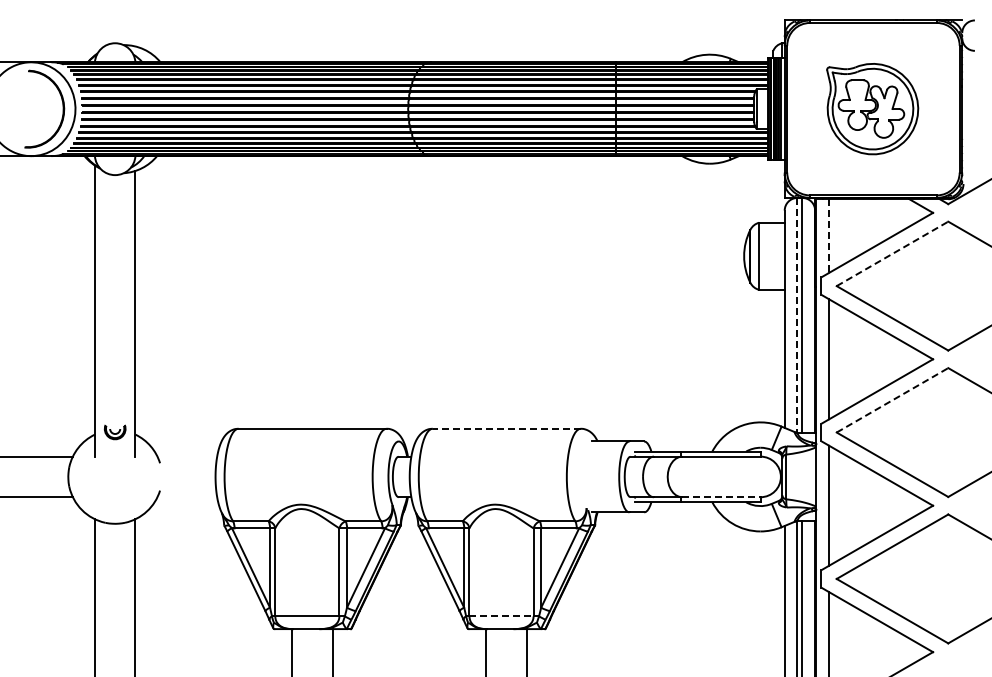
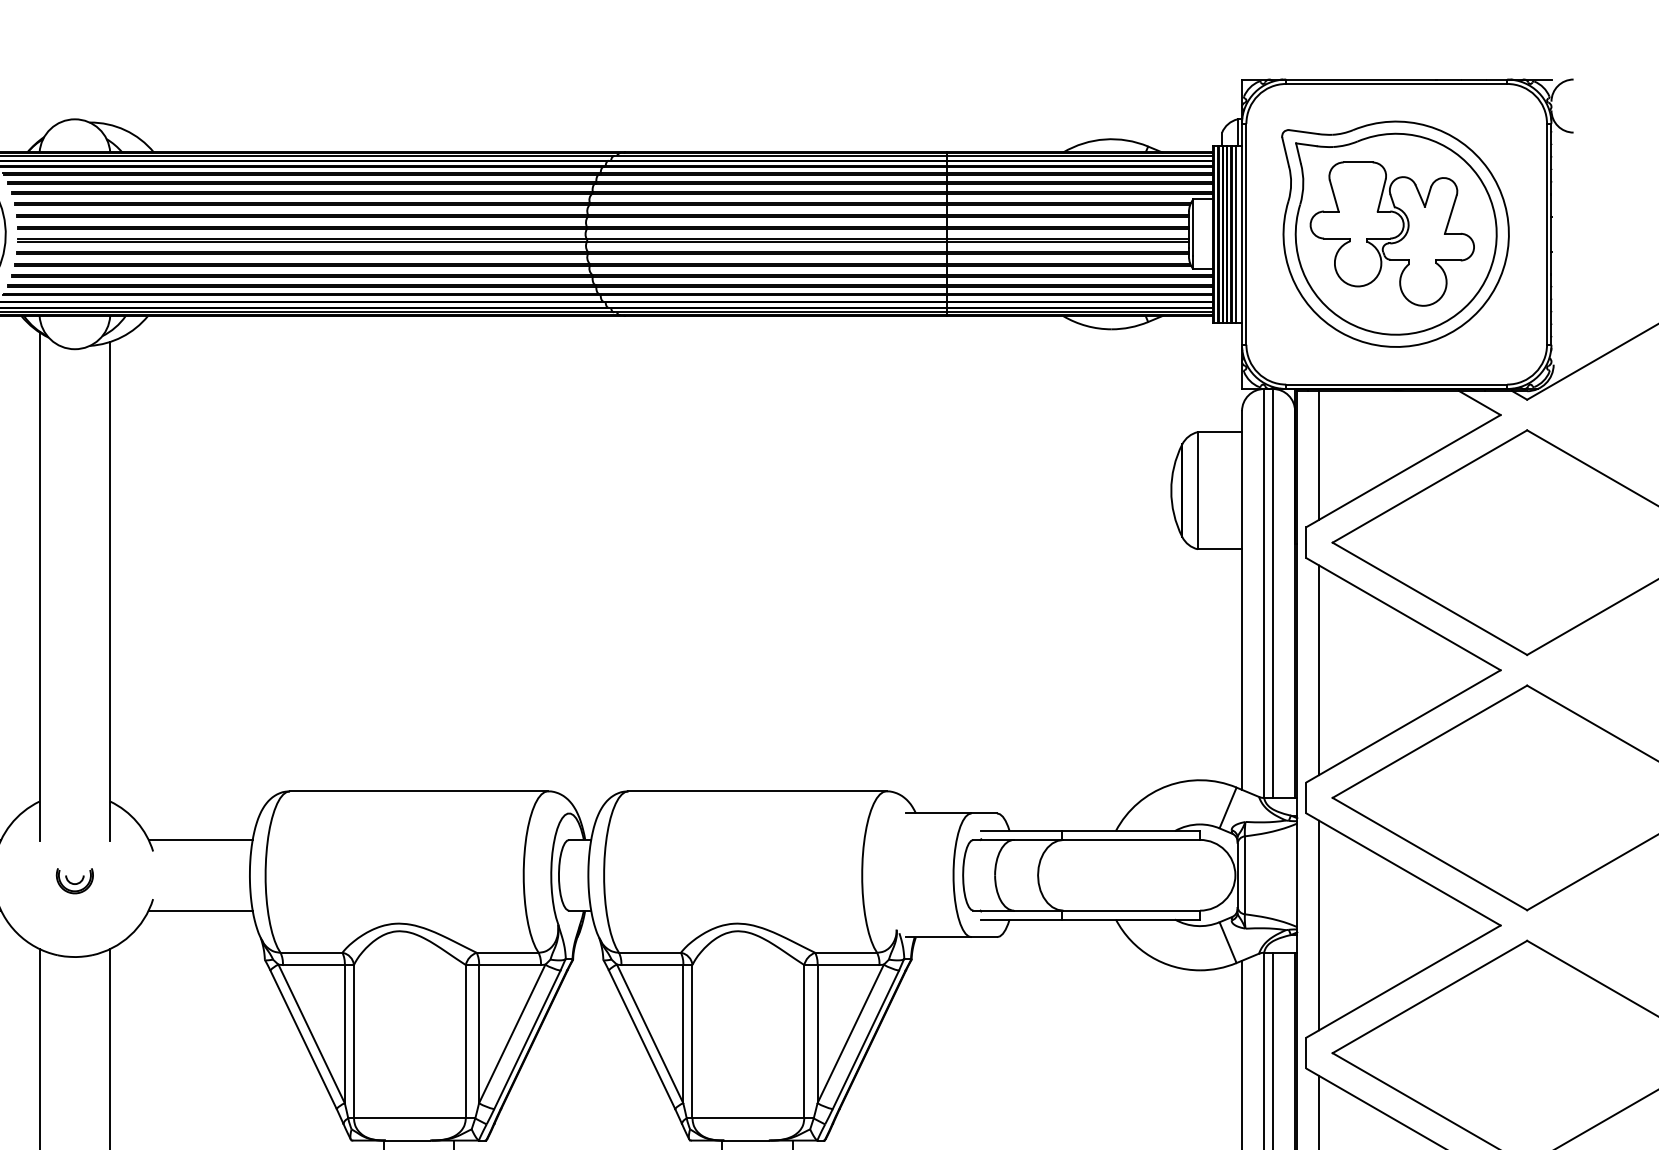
part: (872, 108) -> (1395, 233), size x1.43
line: (829, 236) -> (1320, 456), dashed -> solid
line: (892, 253) -> (1429, 485), dashed -> solid
line: (797, 315) -> (1264, 593), dashed -> solid
line: (892, 400) -> (1429, 742), dashed -> solid
line: (506, 428) -> (757, 790), dashed -> solid
part: (114, 432) -> (73, 881), moved
line: (187, 456) -> (200, 839), added
line: (187, 497) -> (200, 911), added
line: (721, 497) -> (1131, 911), dashed -> solid
line: (502, 616) -> (750, 1118), dashed -> solid

